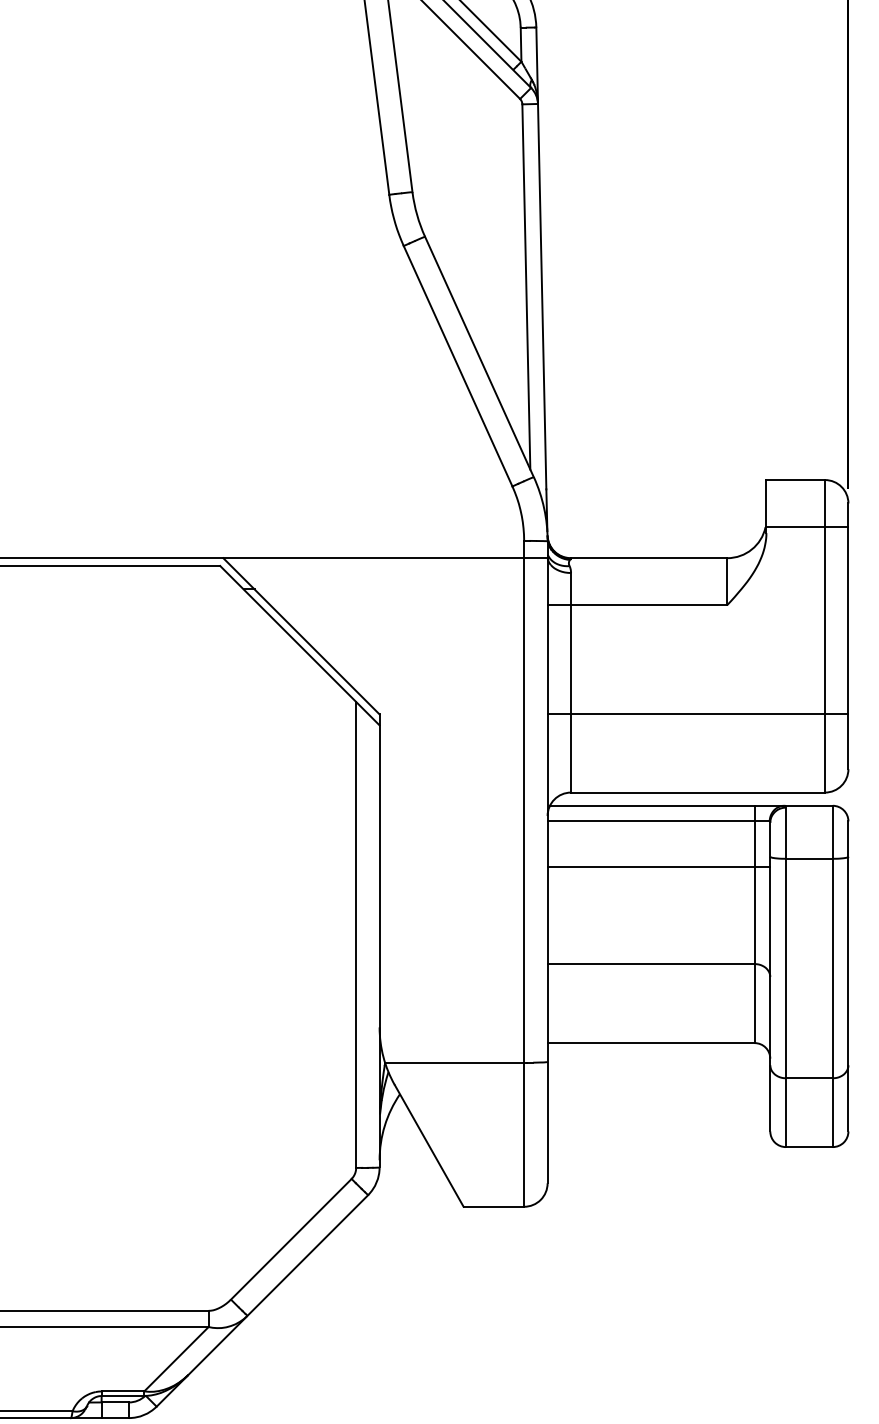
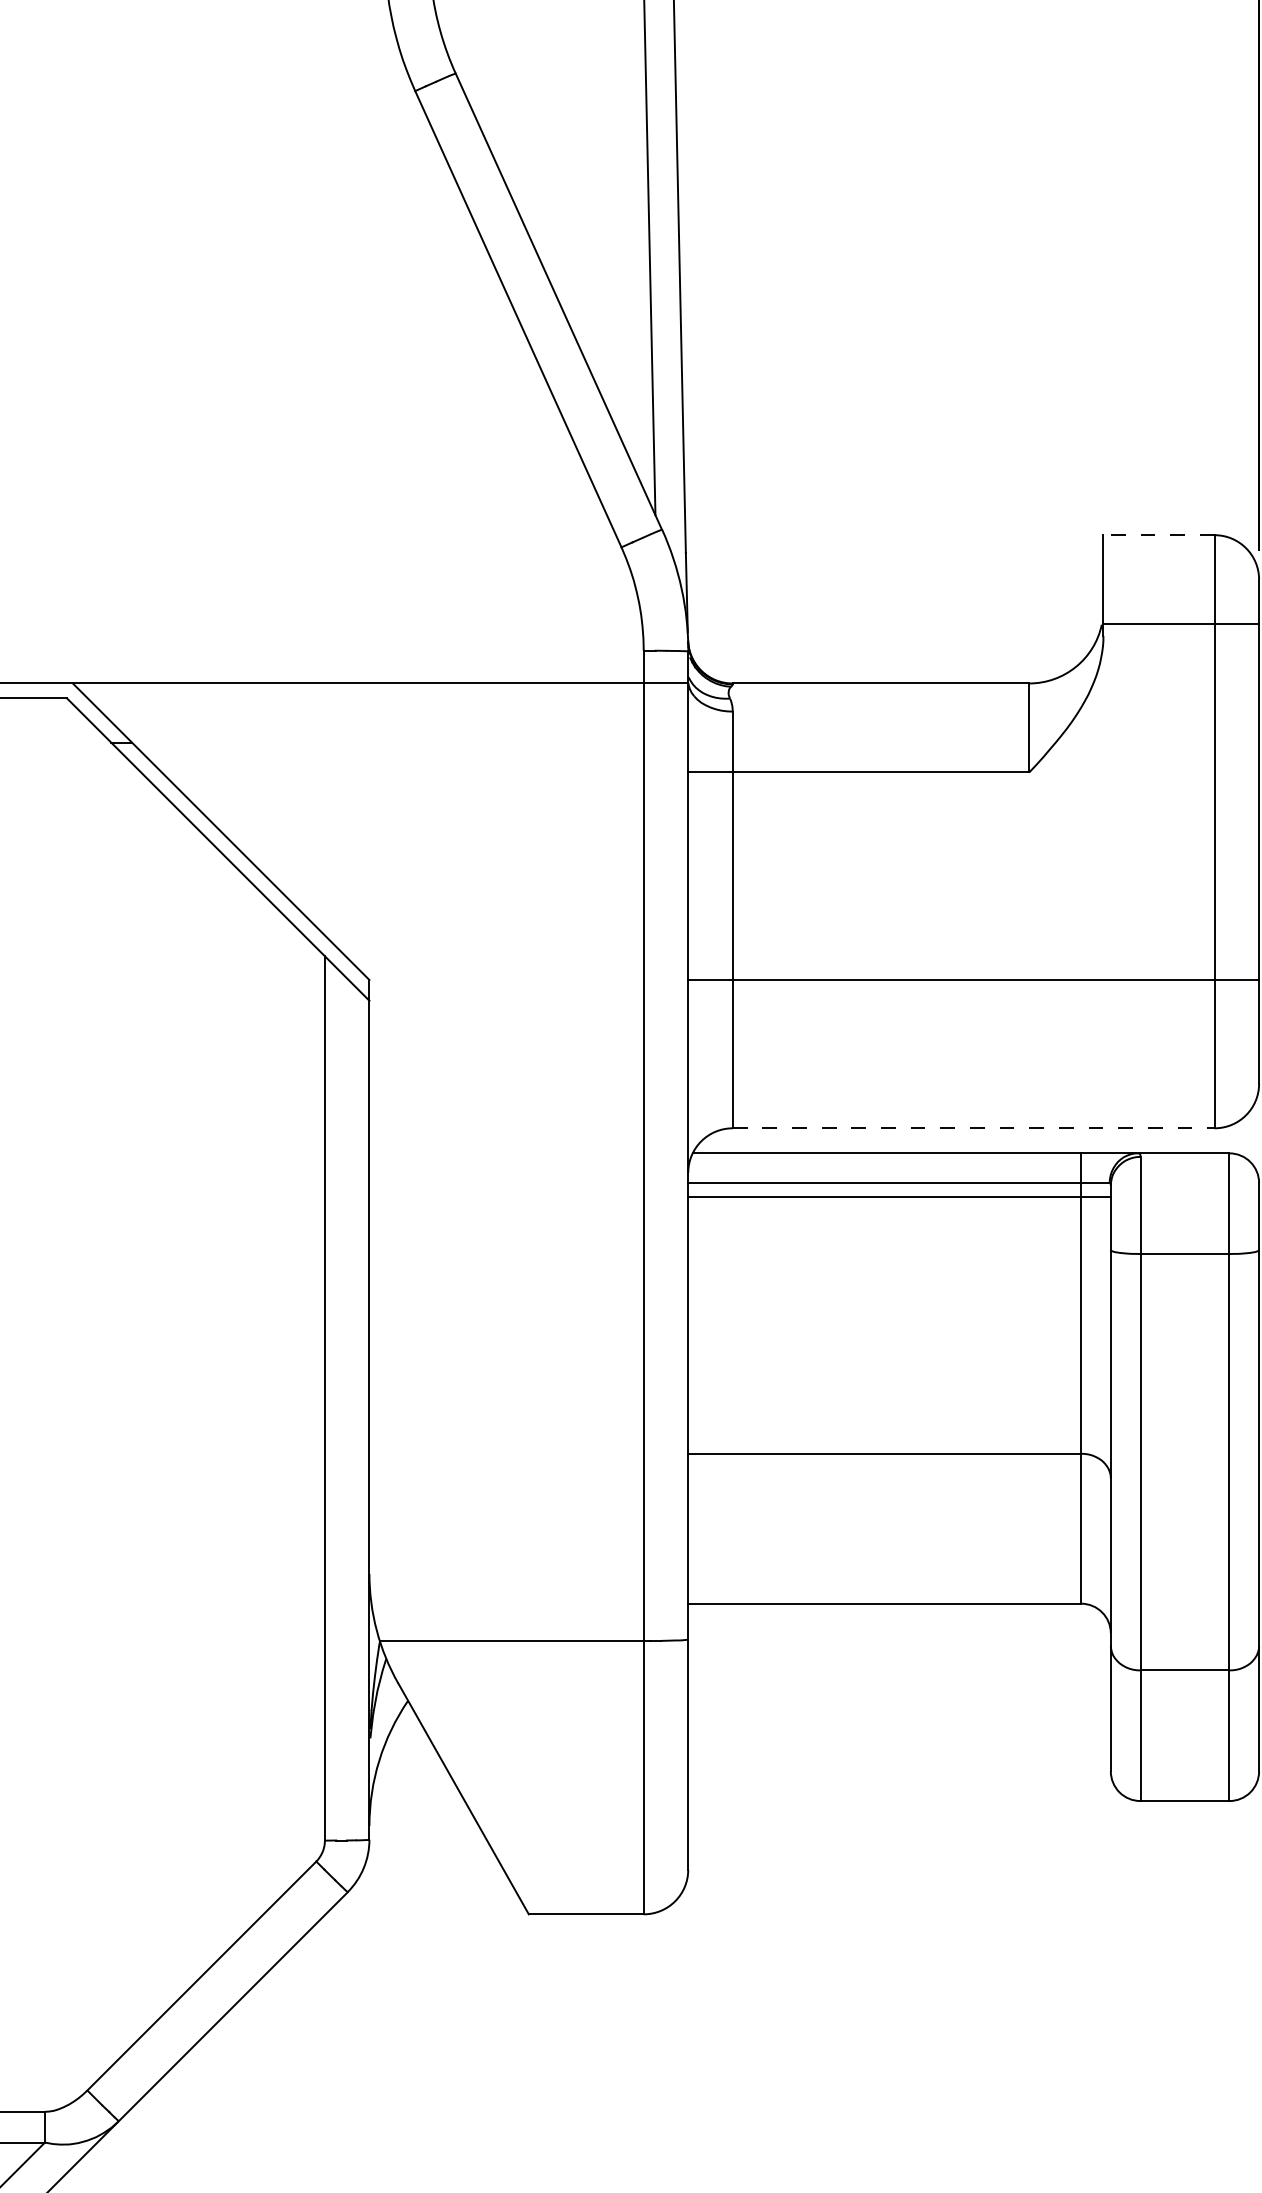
line: (795, 480) -> (1158, 536), solid -> dashed
line: (698, 792) -> (974, 1128), solid -> dashed
line: (658, 866) -> (898, 1196), moved

